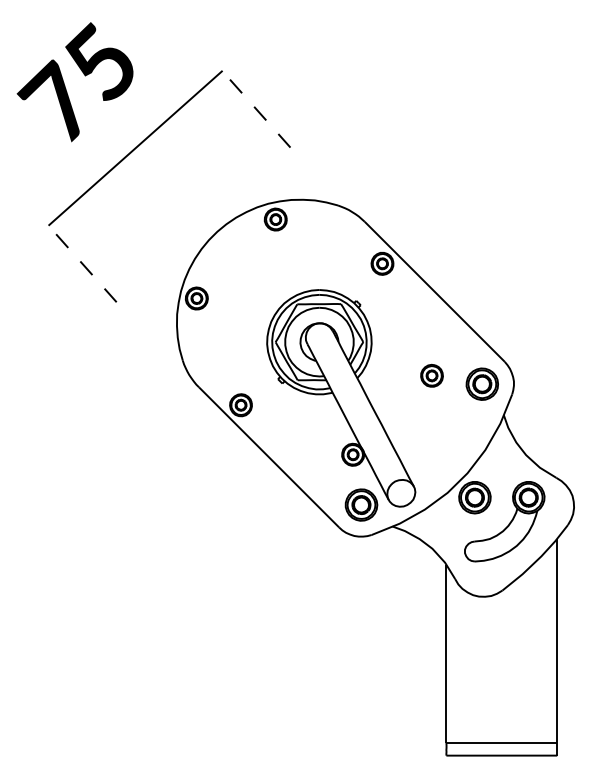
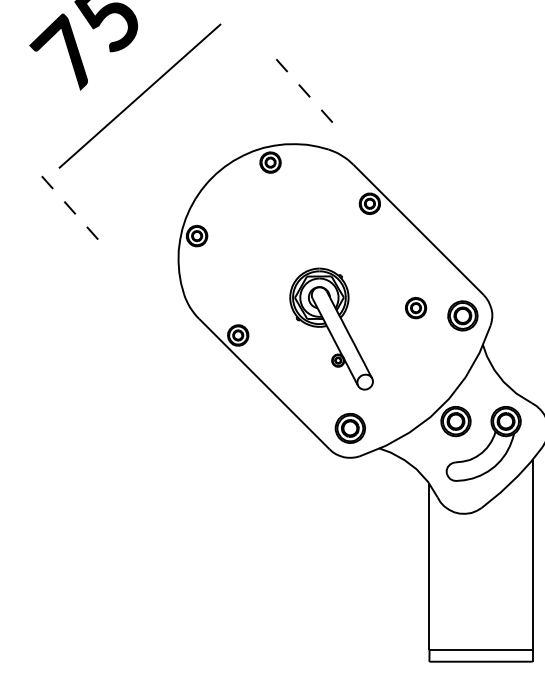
line: (259, 113) -> (303, 90), moved
line: (86, 268) -> (70, 208), moved
part: (341, 398) -> (331, 329), size x0.6

